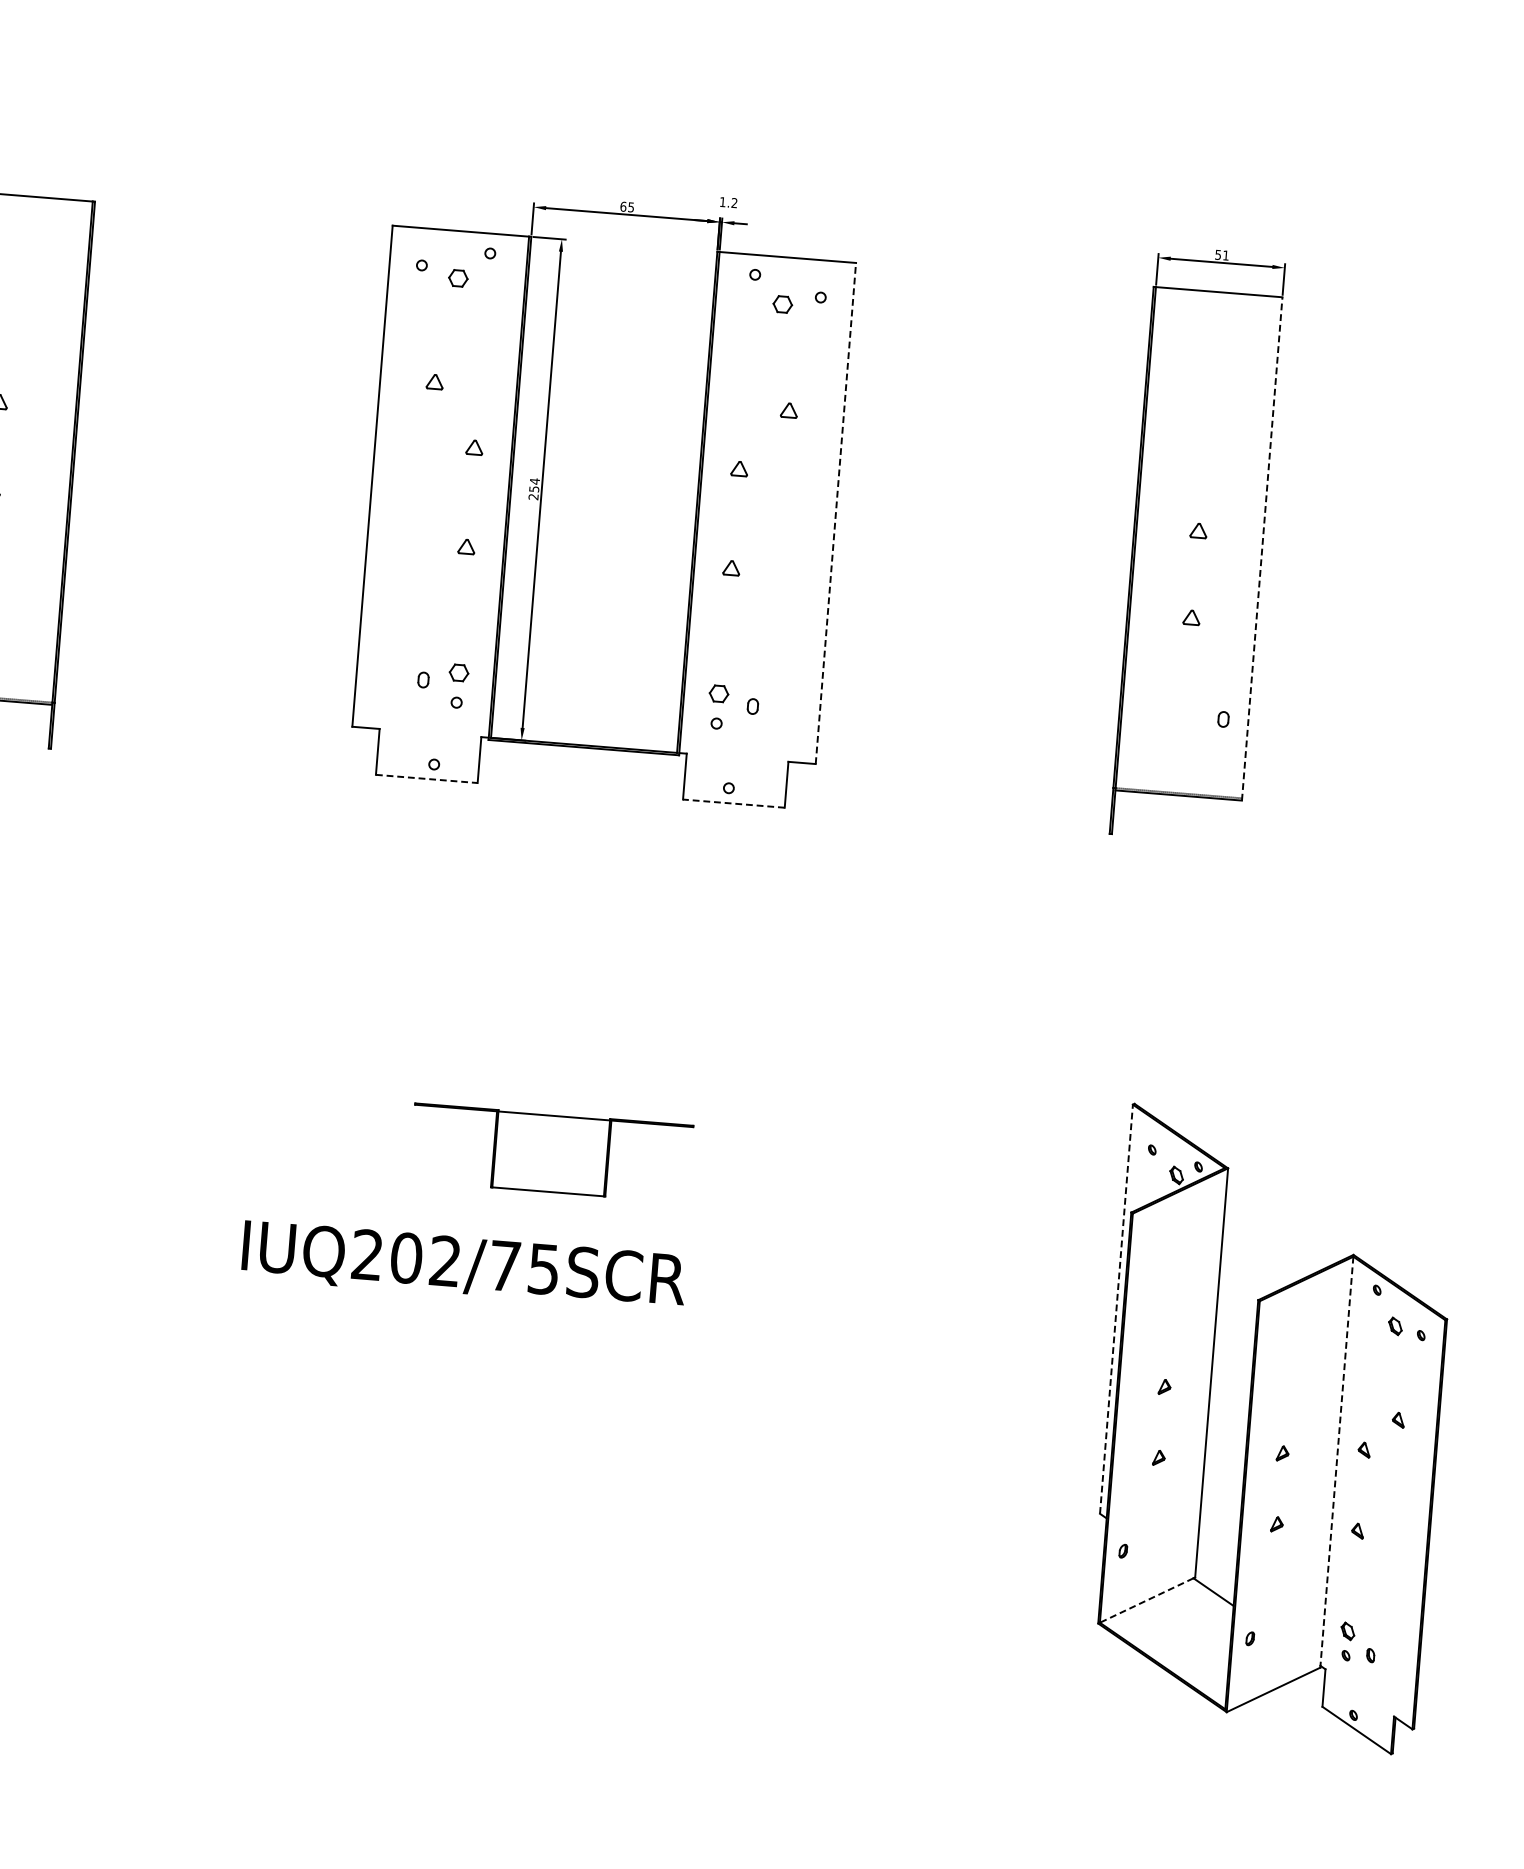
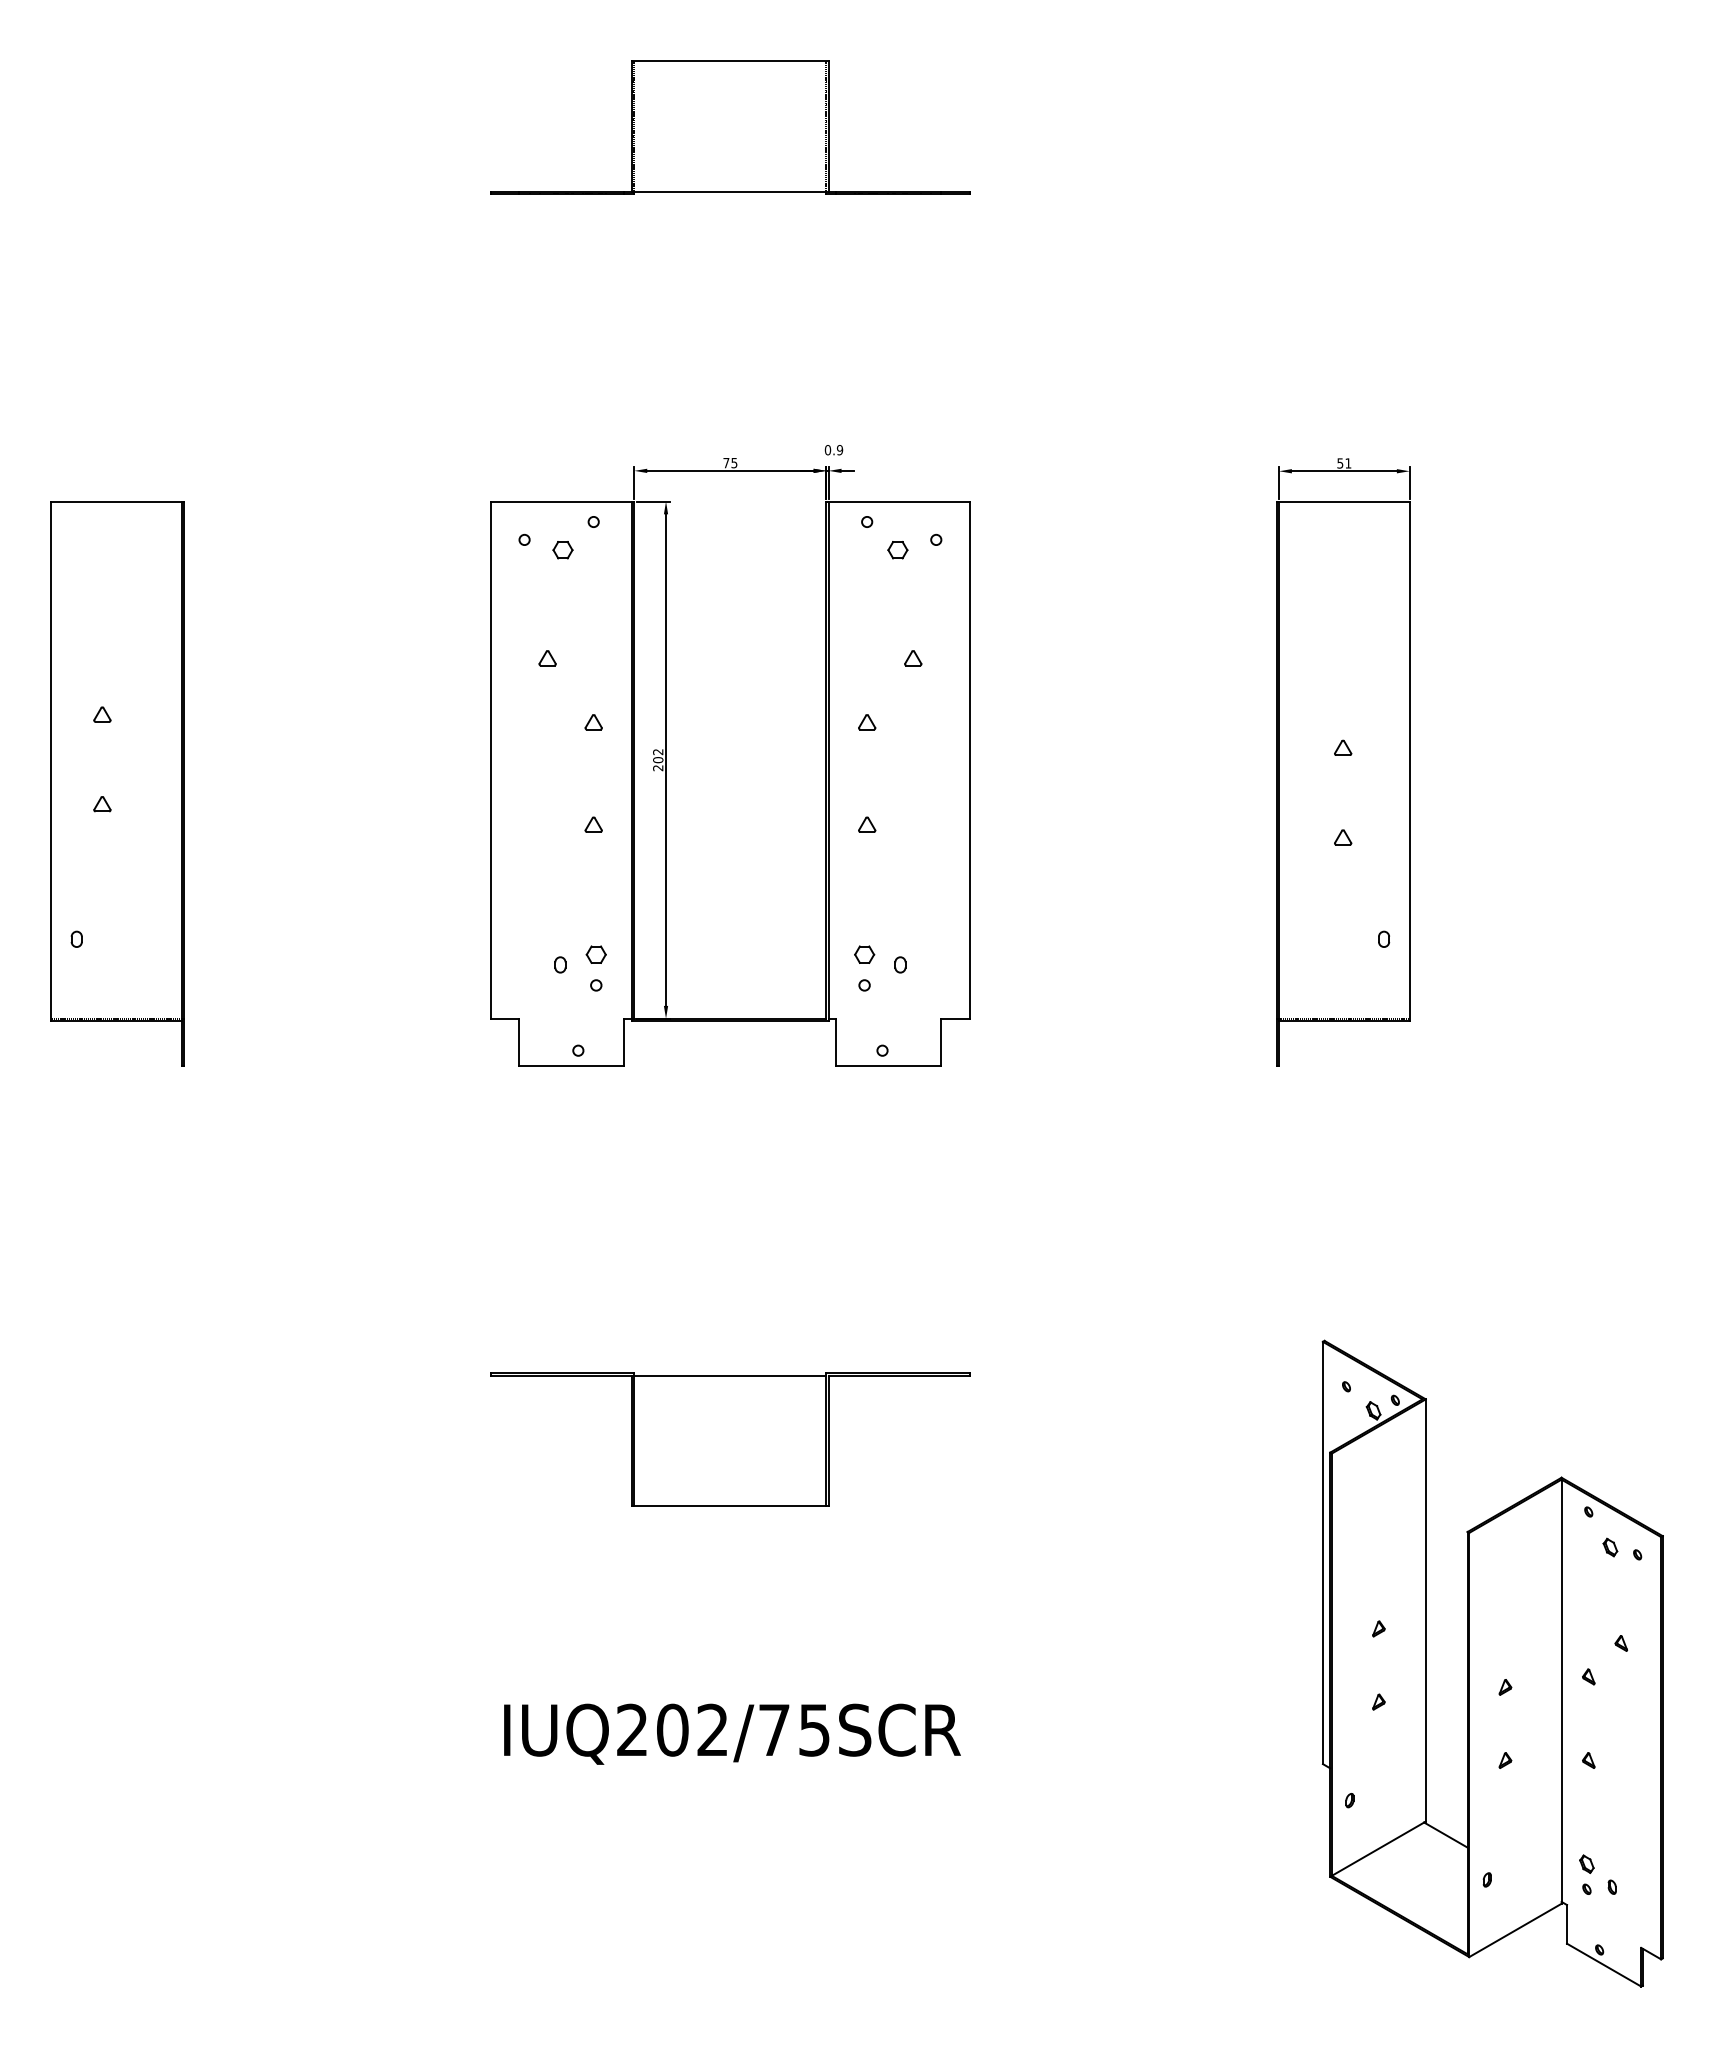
text: (728, 202) -> (833, 450), 1.2 -> 0.9
text: (623, 206) -> (726, 462), 65 -> 75
text: (534, 484) -> (658, 755), 254 -> 202
line: (835, 513) -> (969, 760), dashed -> solid
line: (1262, 549) -> (1409, 761), dashed -> solid
line: (427, 779) -> (572, 1066), dashed -> solid
line: (733, 804) -> (888, 1066), dashed -> solid
part: (551, 1153) -> (730, 1439), size x1.67
text: (464, 1266) -> (732, 1733), moved
line: (1116, 1308) -> (1322, 1552), dashed -> solid
line: (1336, 1462) -> (1561, 1691), dashed -> solid
line: (1146, 1600) -> (1377, 1849), dashed -> solid

